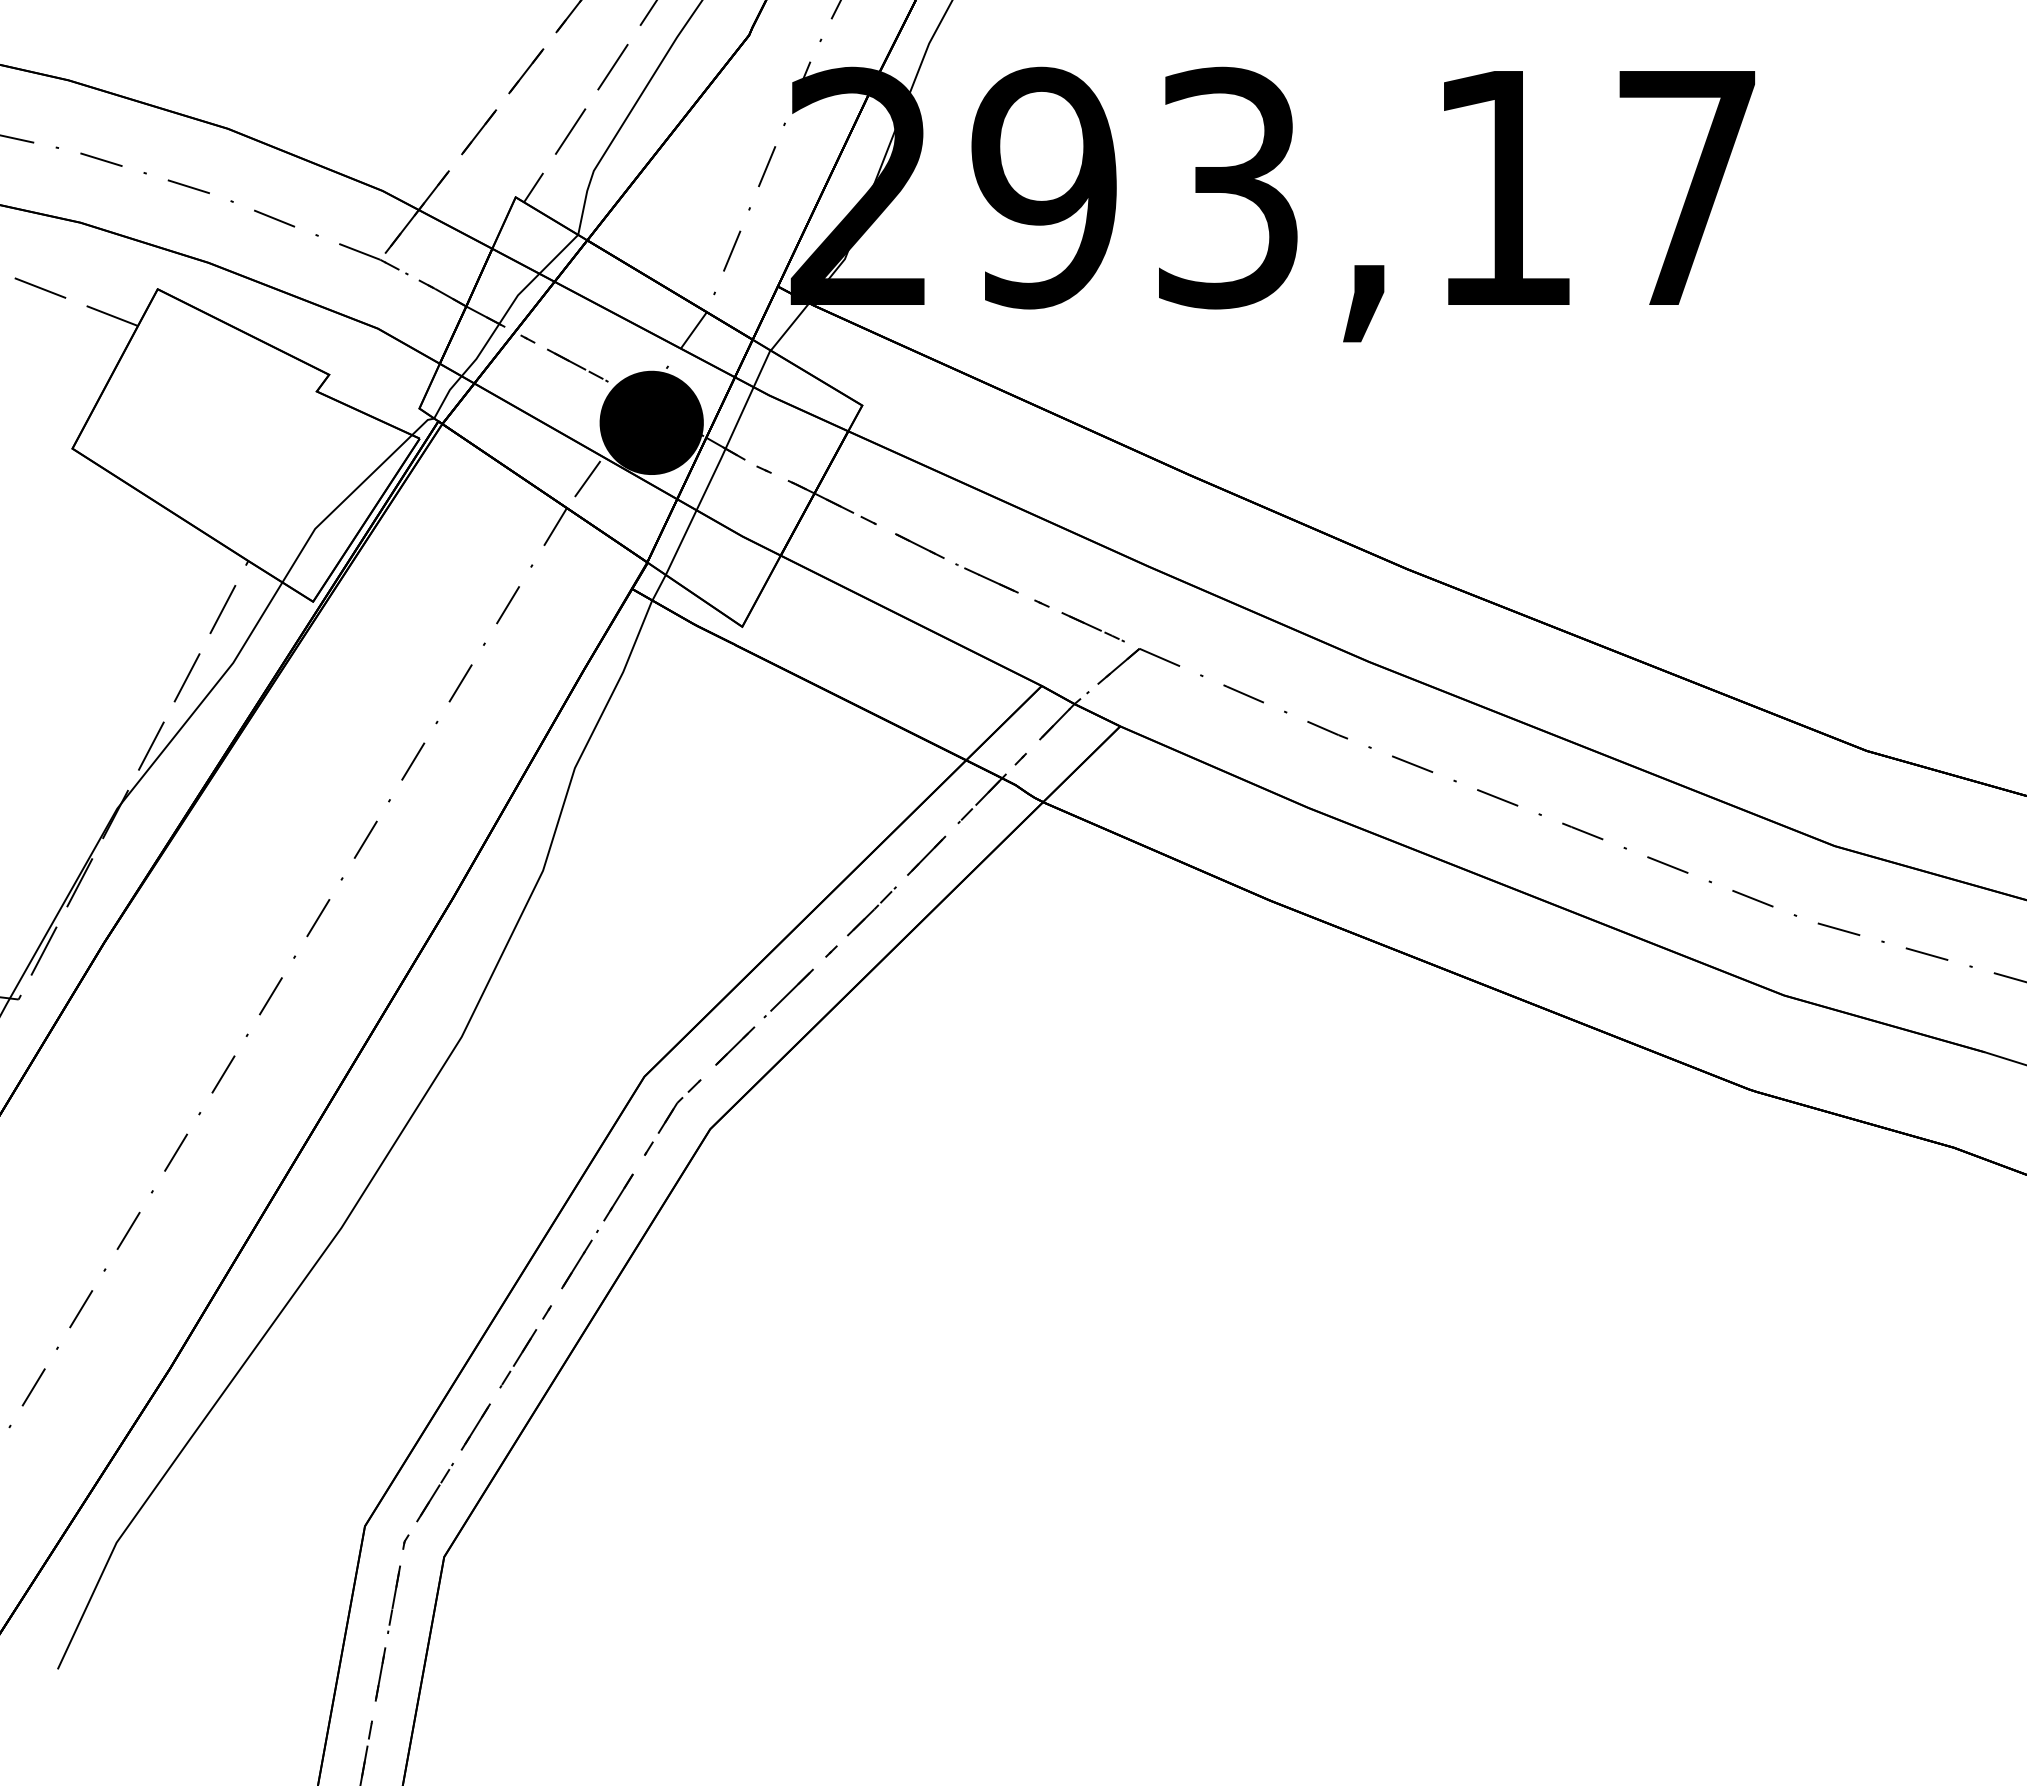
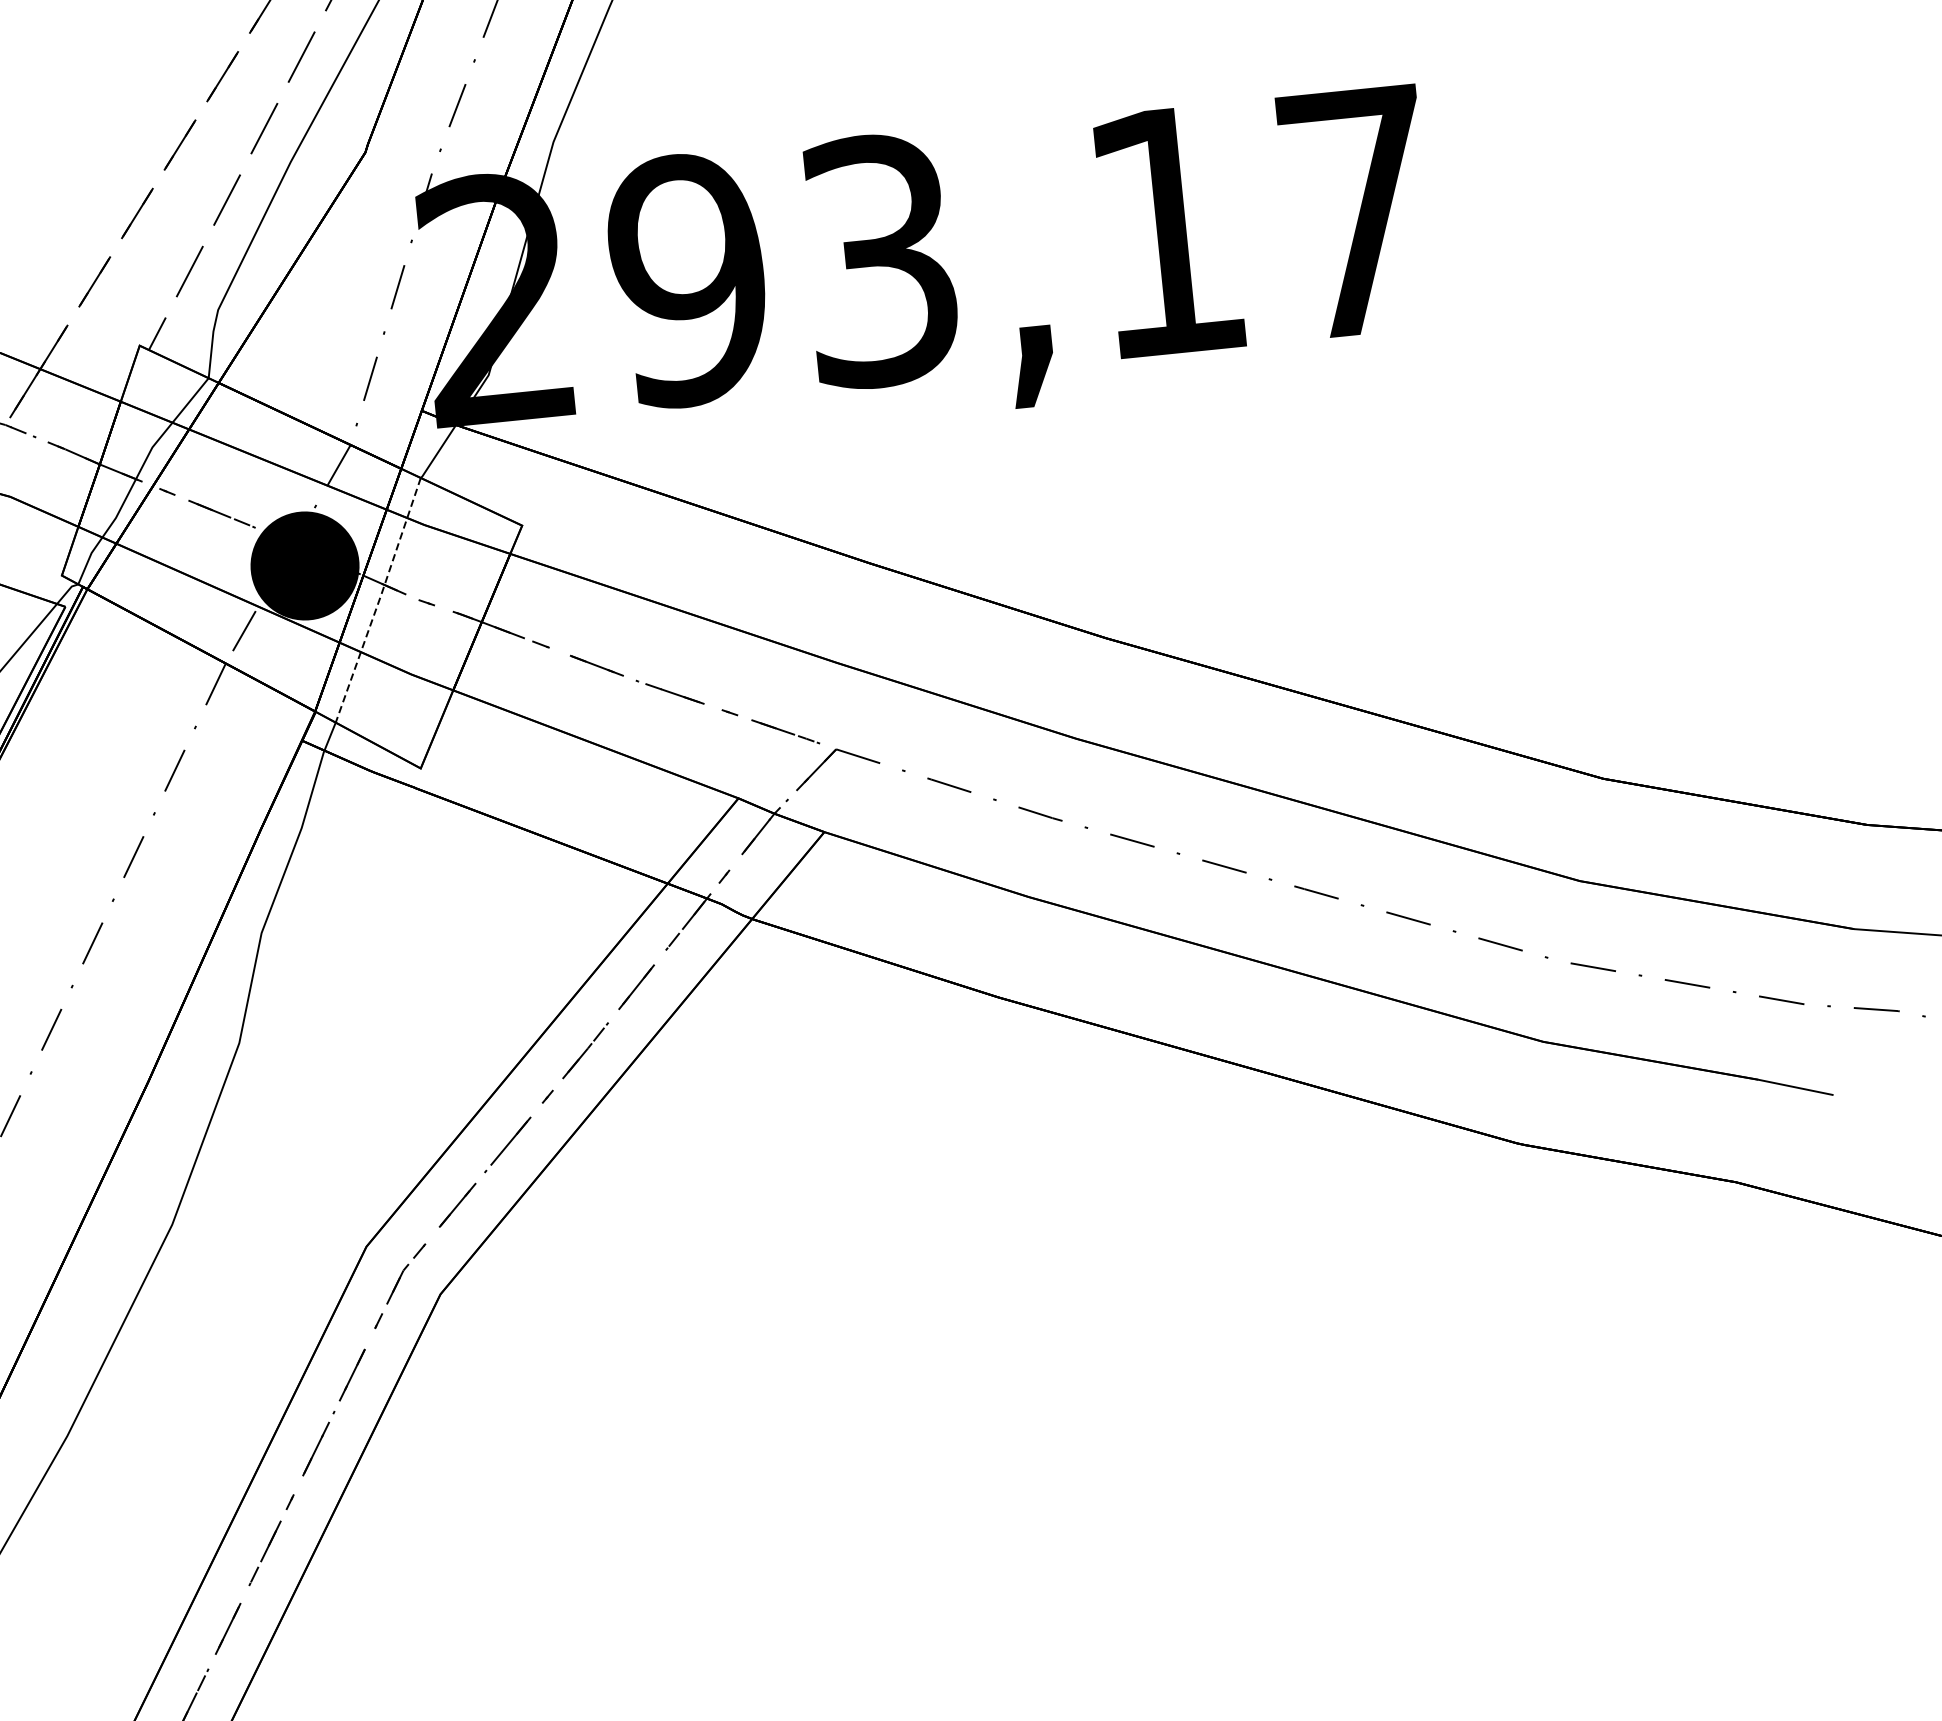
line: (719, 462) -> (379, 599), solid -> dashed

